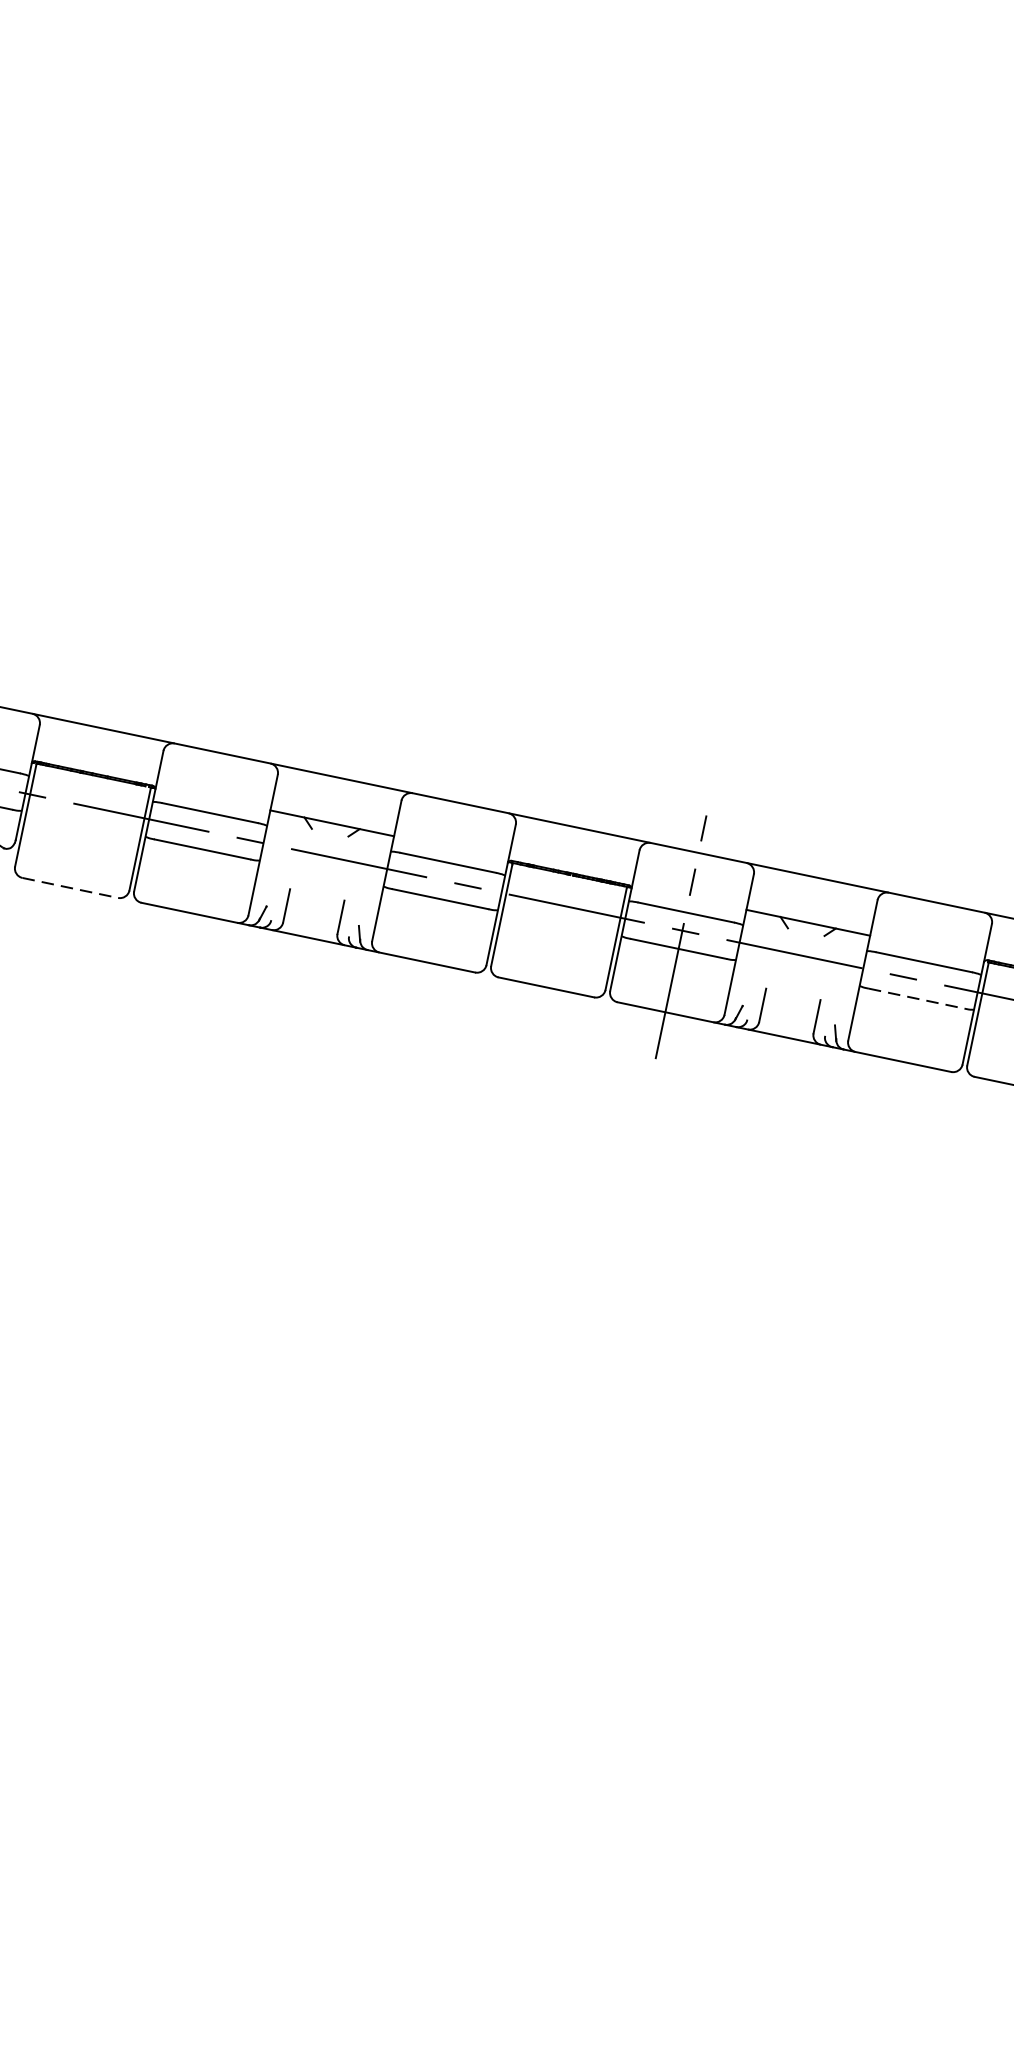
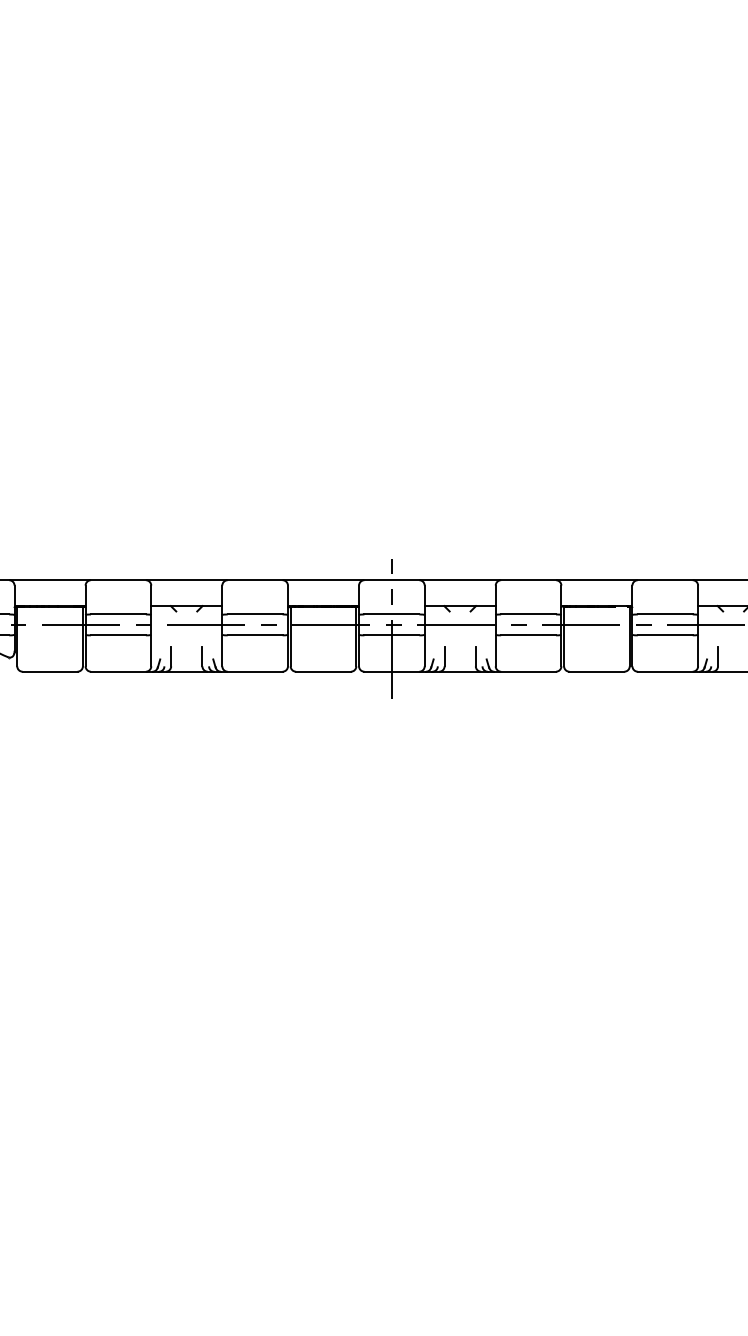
line: (71, 887) -> (50, 671), dashed -> solid
line: (918, 999) -> (529, 635), dashed -> solid

